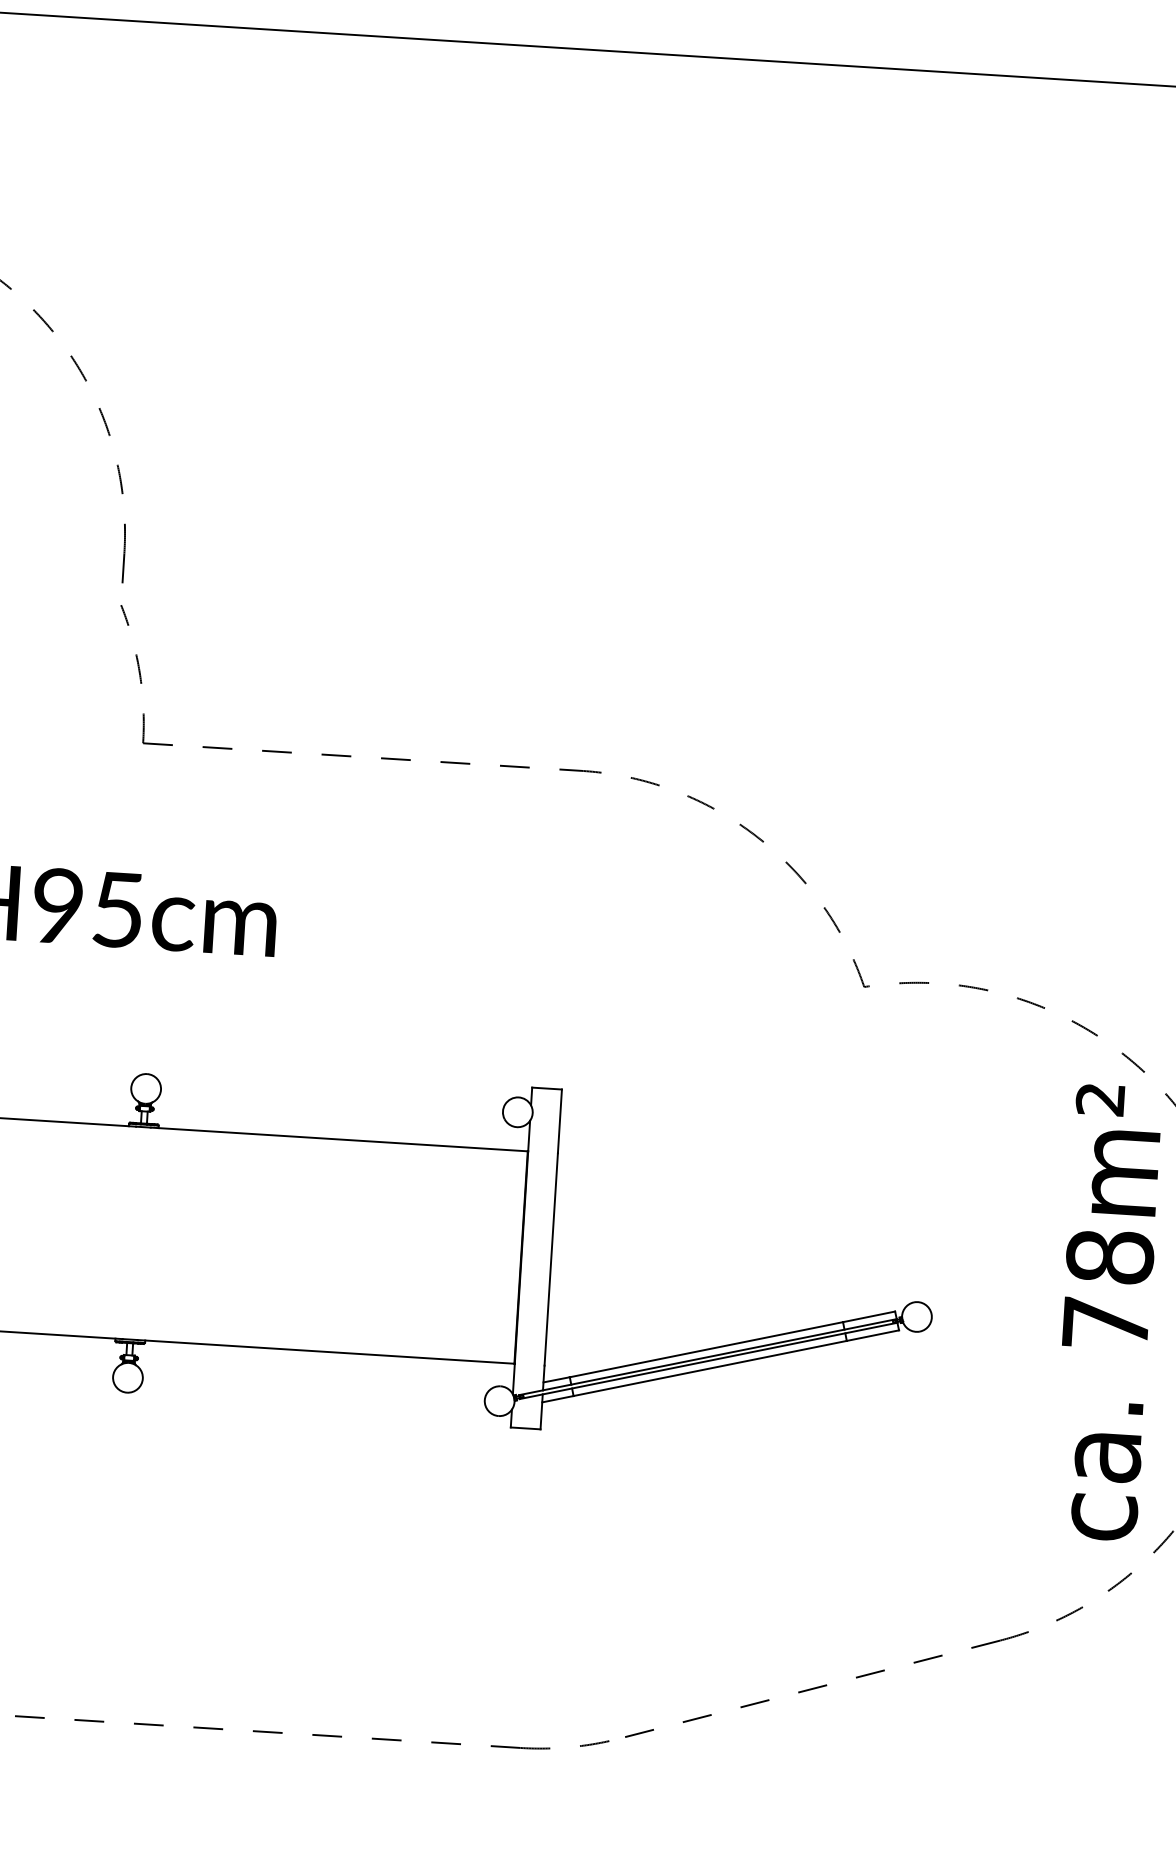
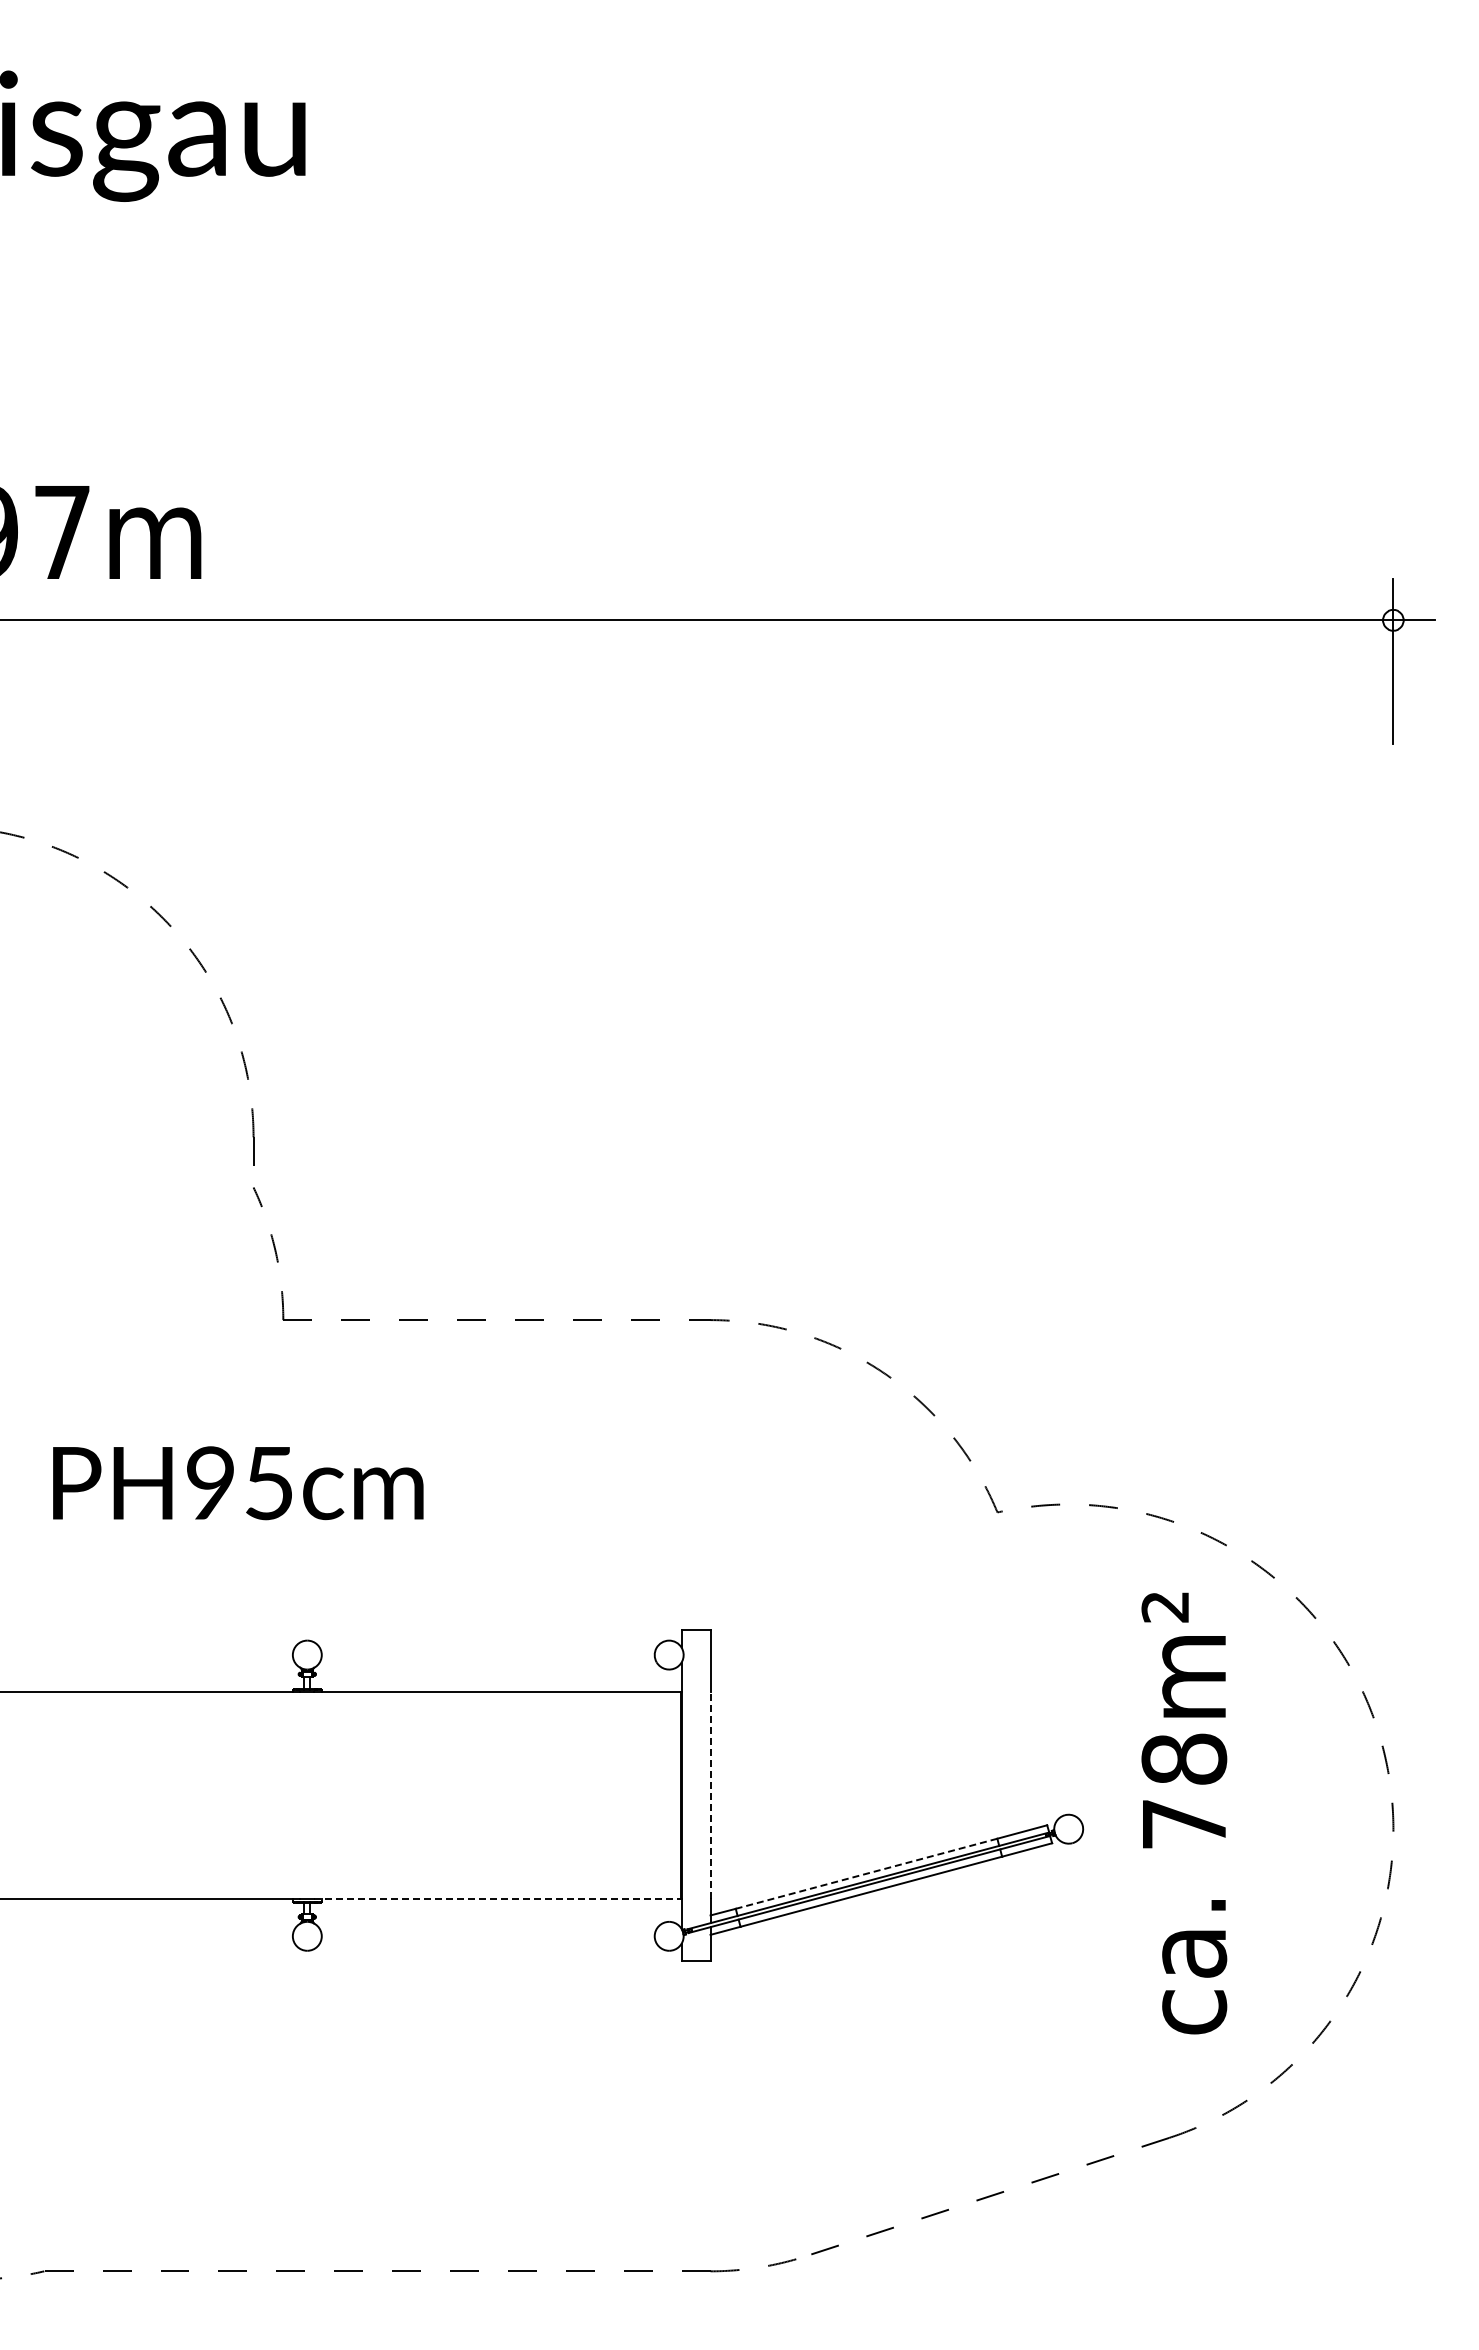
line: (551, 1259) -> (710, 1795), solid -> dashed
text: (1106, 1312) -> (1184, 1813), moved
line: (706, 1349) -> (866, 1873), solid -> dashed
line: (325, 1352) -> (497, 1899), solid -> dashed

